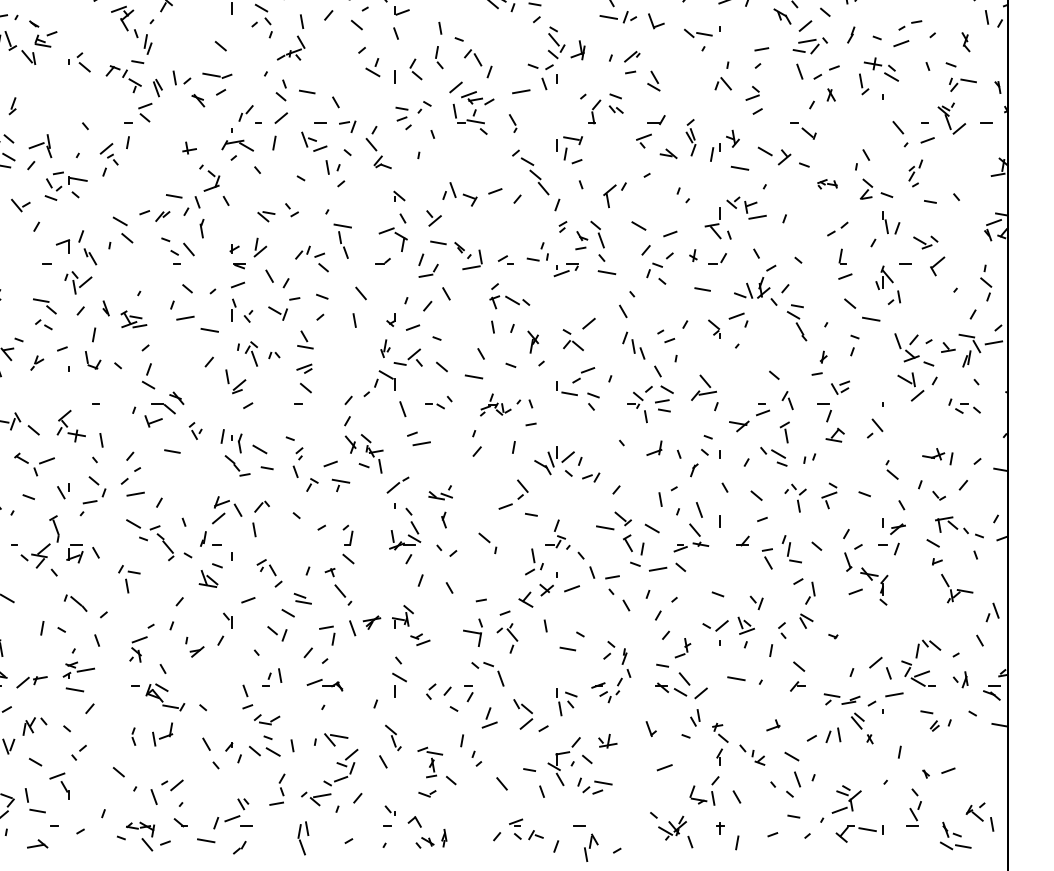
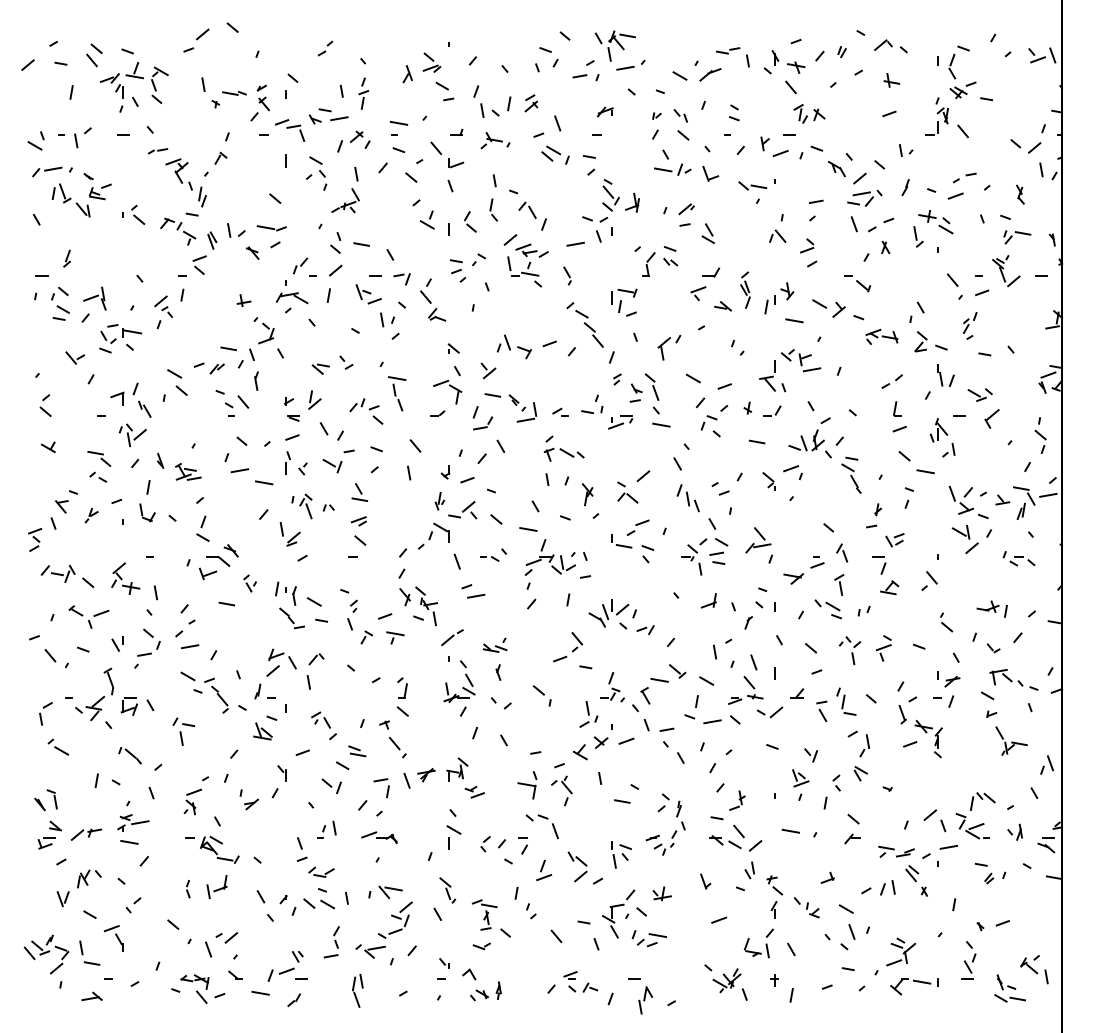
part: (827, 183) -> (881, 336), size x1.67
part: (495, 404) -> (549, 557), size x1.67
part: (628, 542) -> (645, 695), moved
part: (716, 625) -> (770, 712), moved

